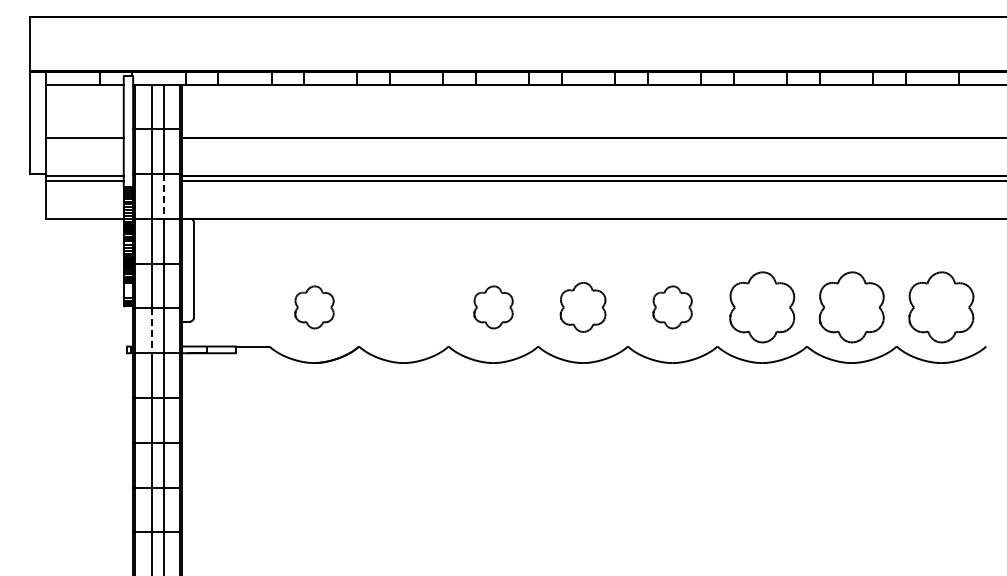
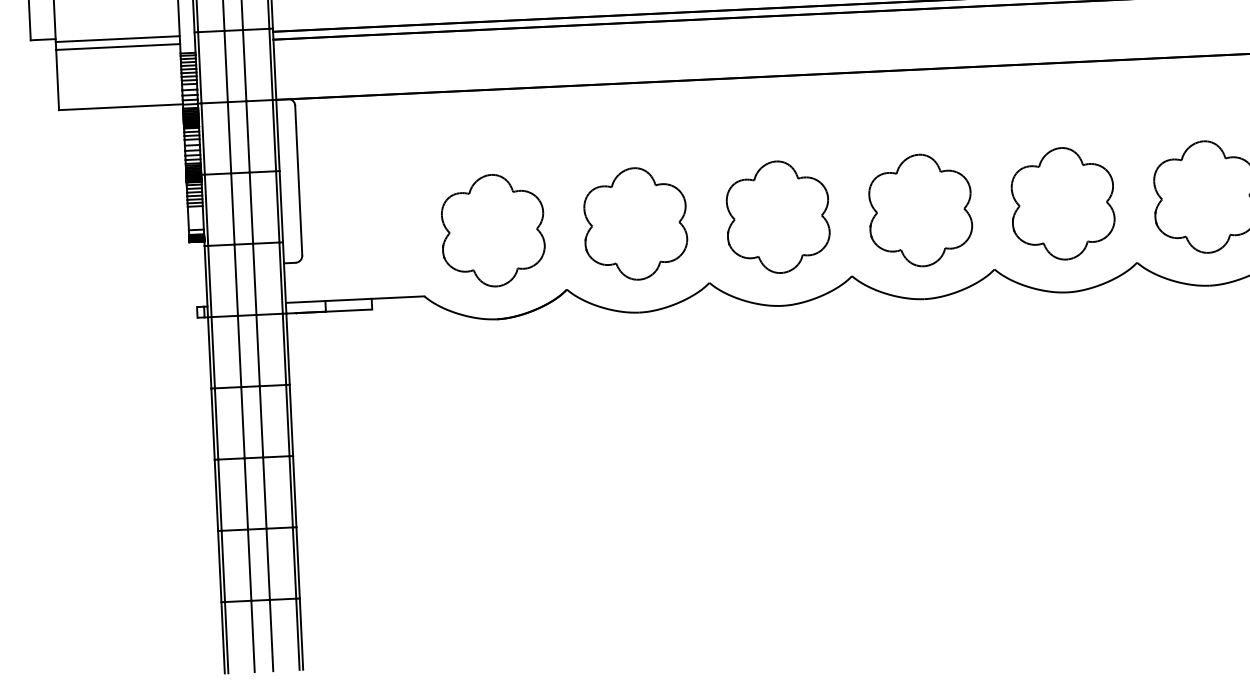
line: (163, 197) -> (244, 67), dashed -> solid
part: (314, 307) -> (493, 230), size x1.67
part: (403, 307) -> (634, 224), added
part: (493, 307) -> (777, 217), size x1.67
part: (582, 307) -> (919, 210), size x1.43
part: (672, 307) -> (1062, 204), size x1.67
line: (151, 331) -> (235, 281), dashed -> solid

